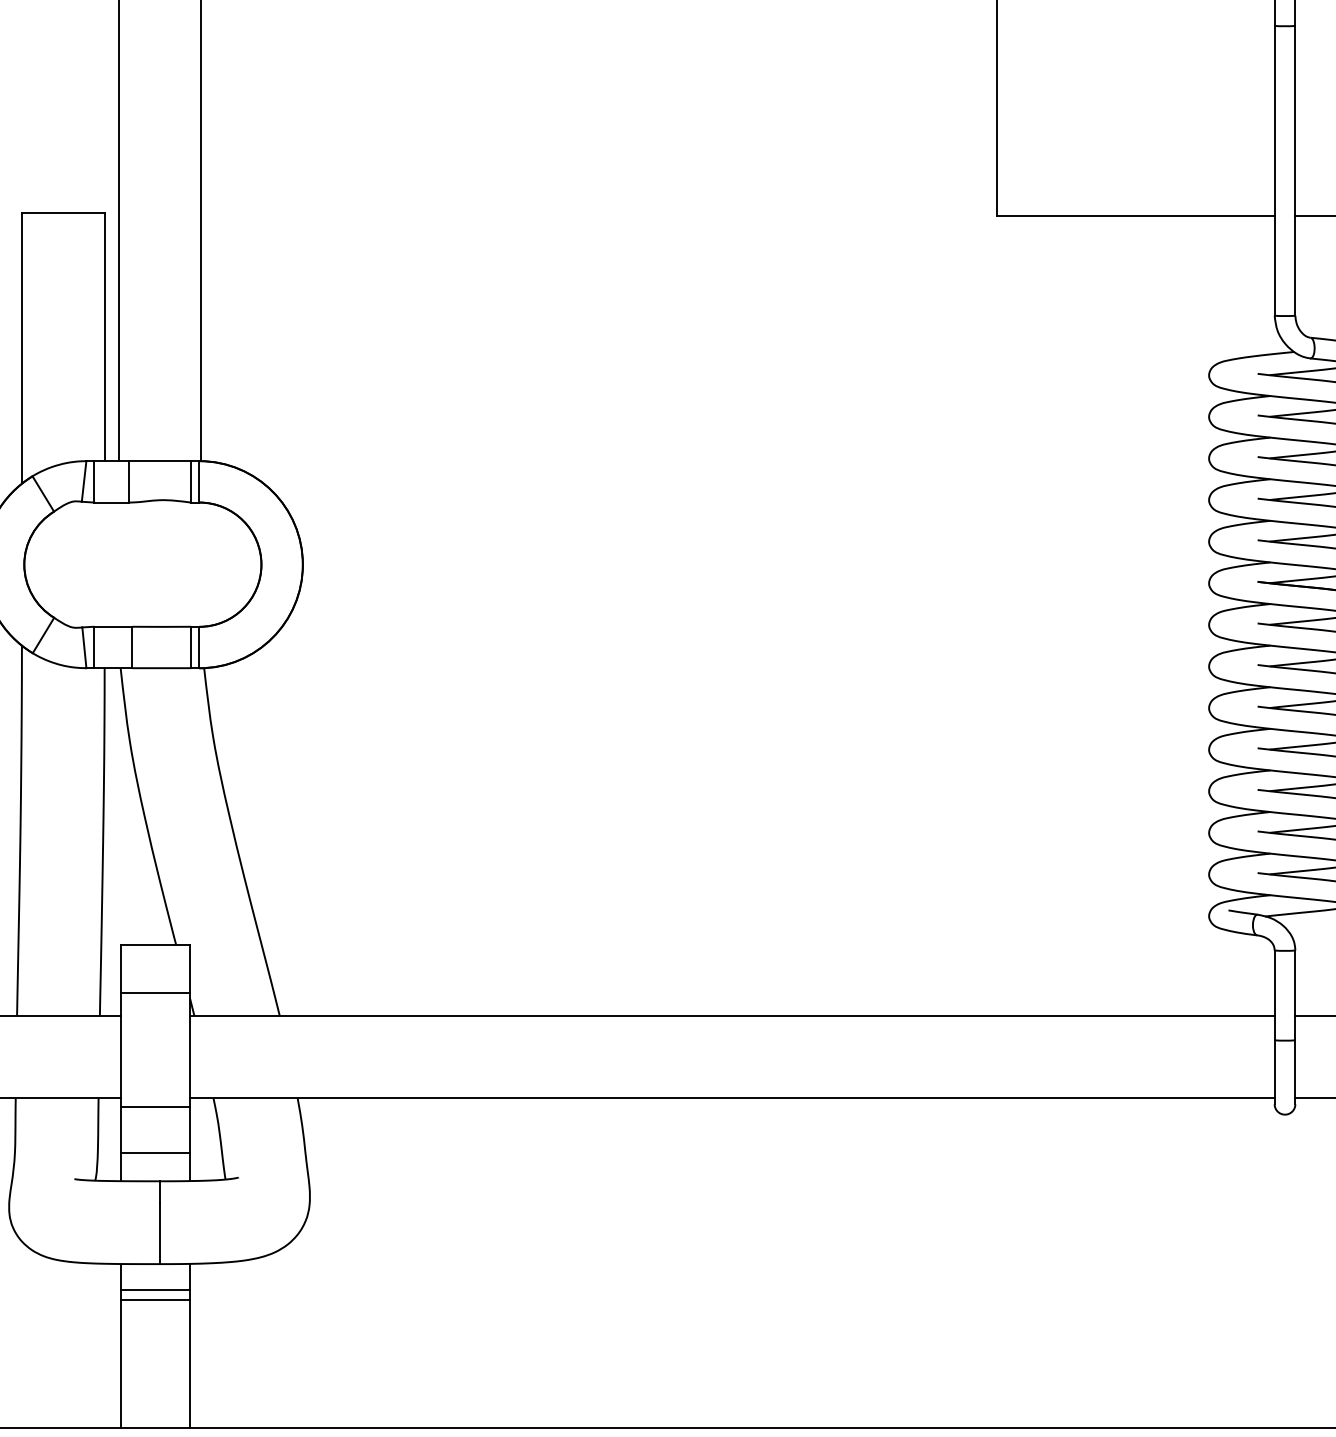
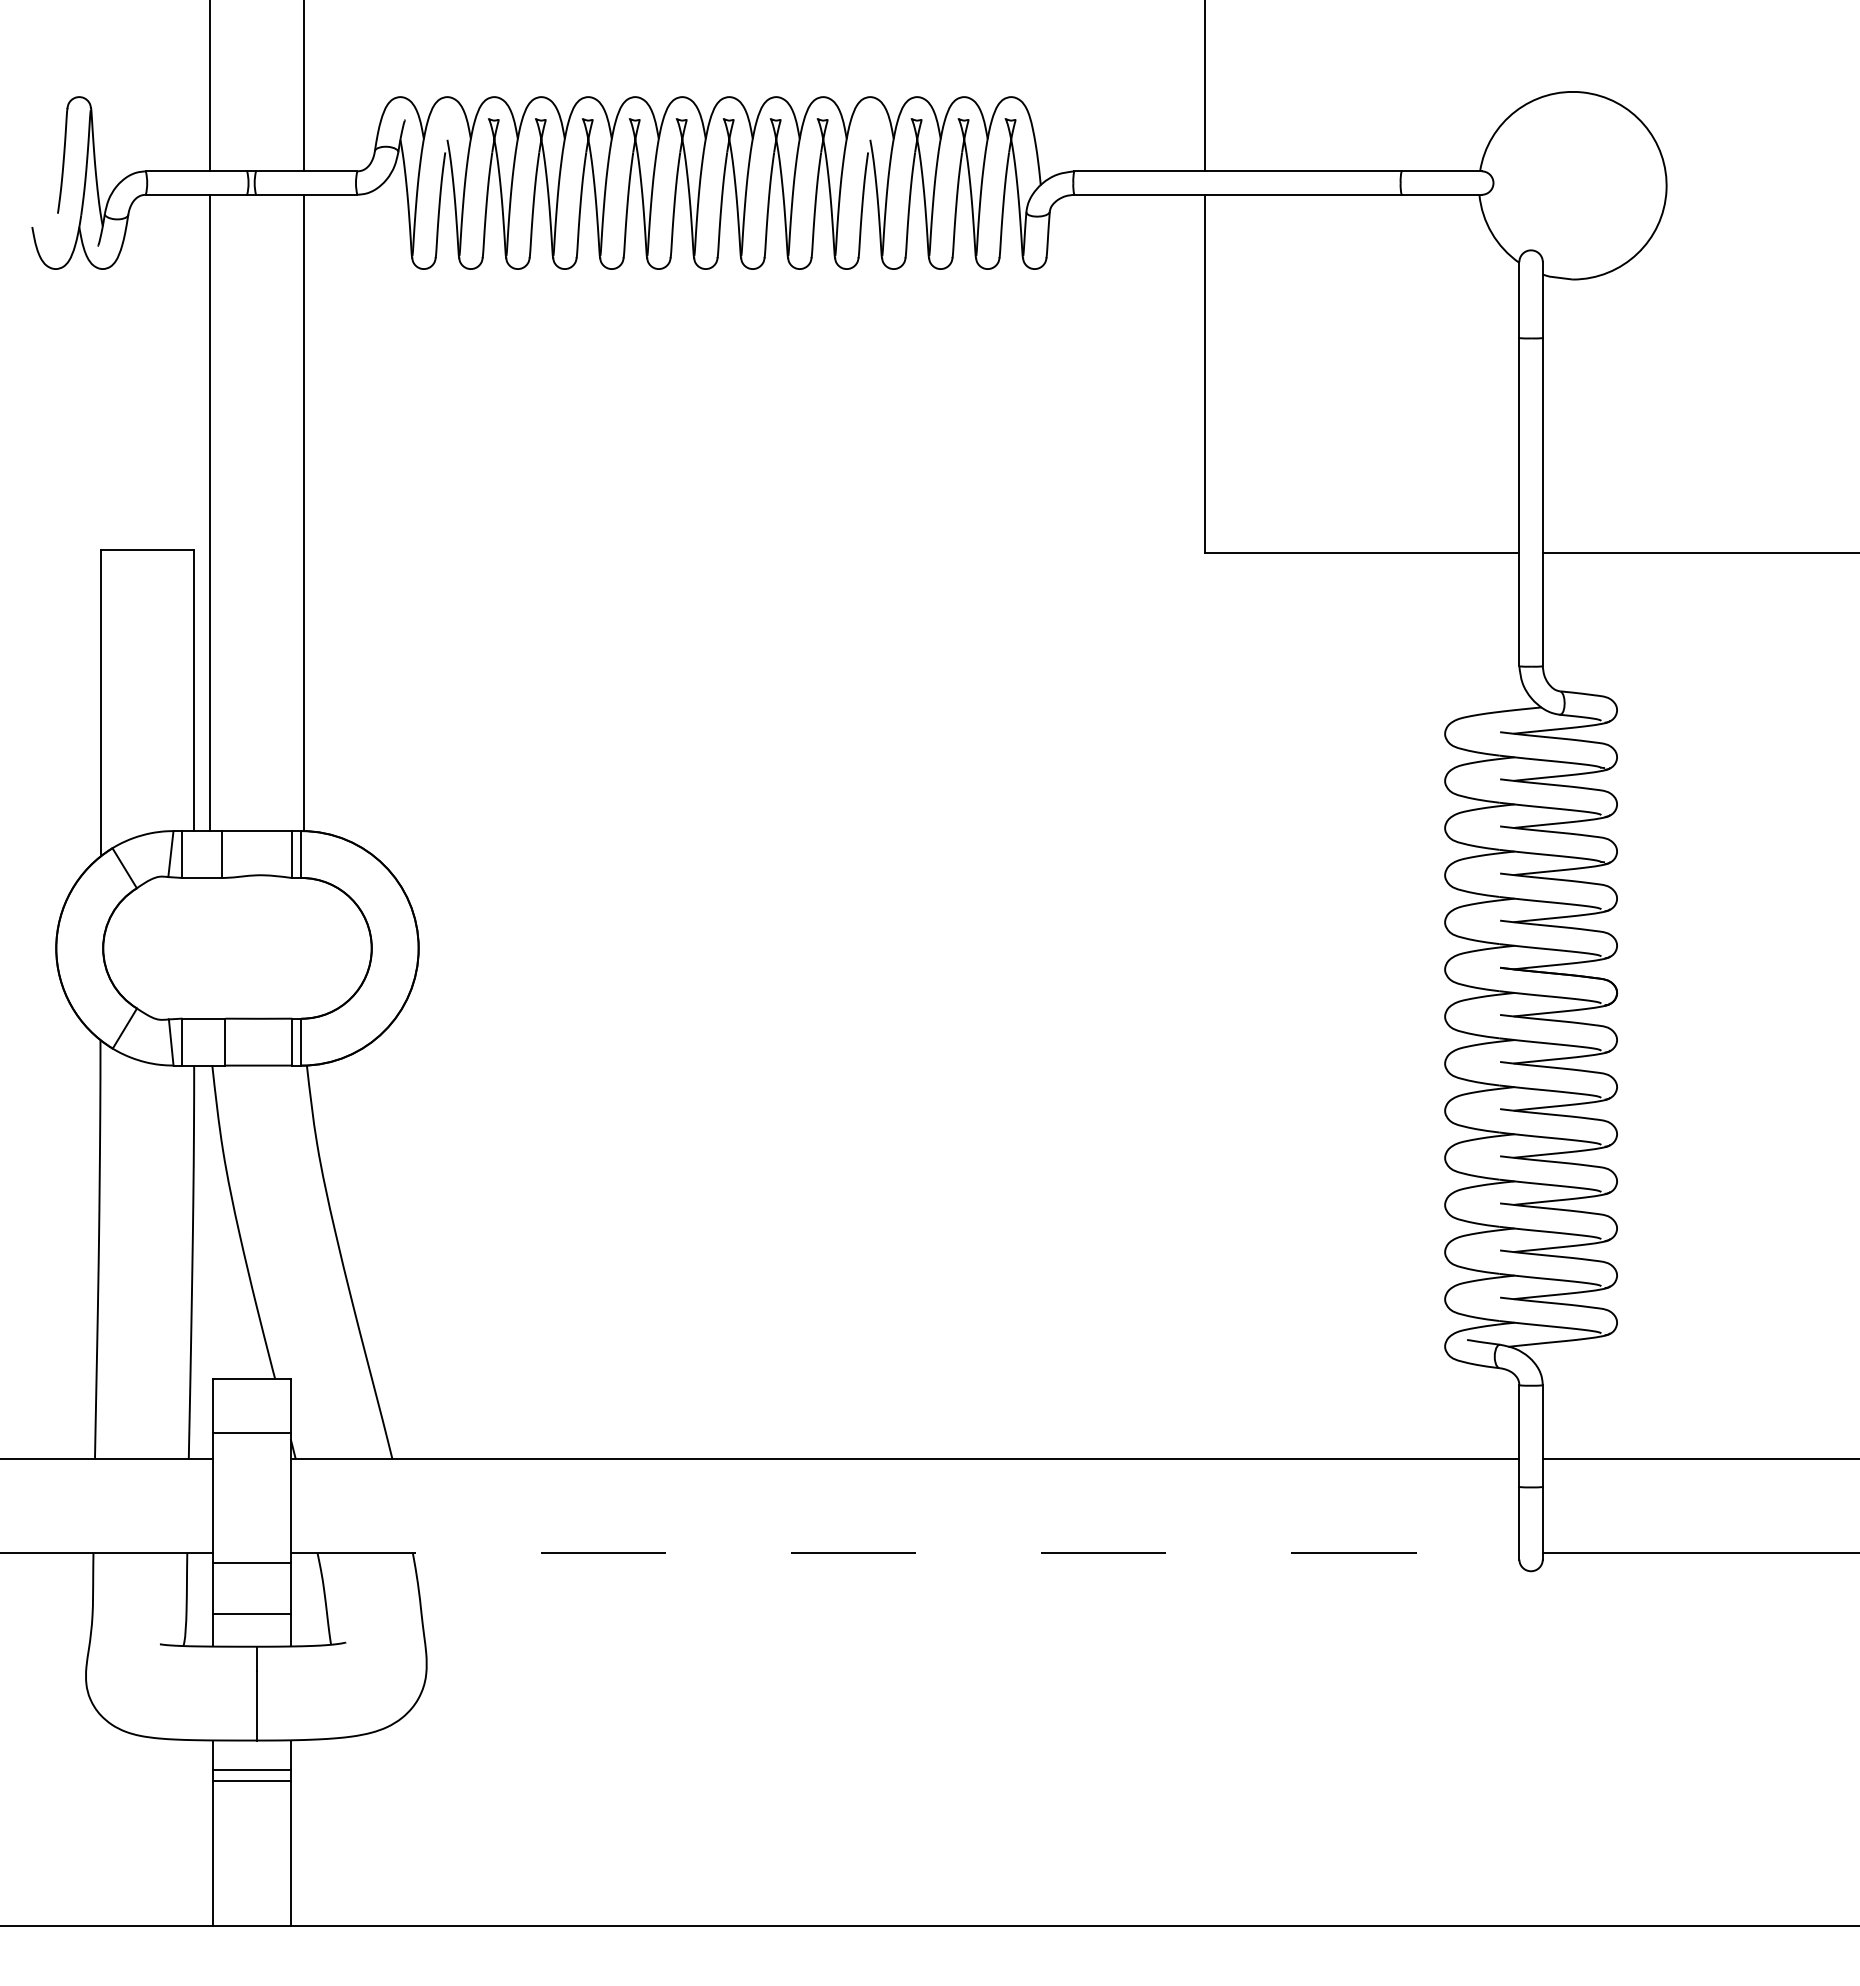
line: (732, 1098) -> (905, 1552), solid -> dashed

